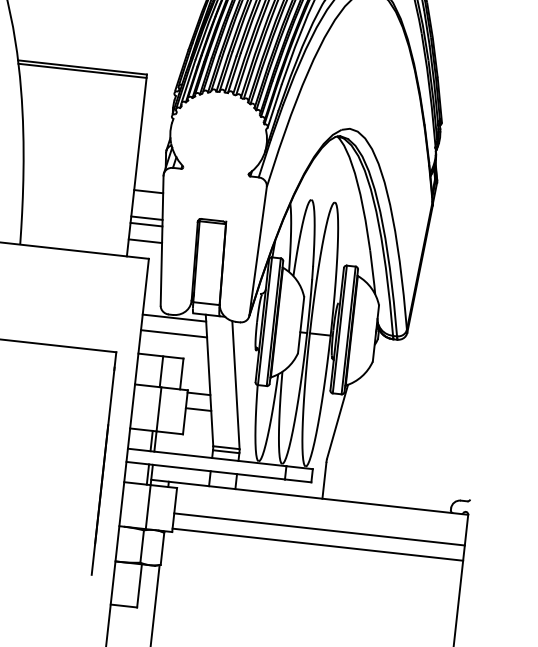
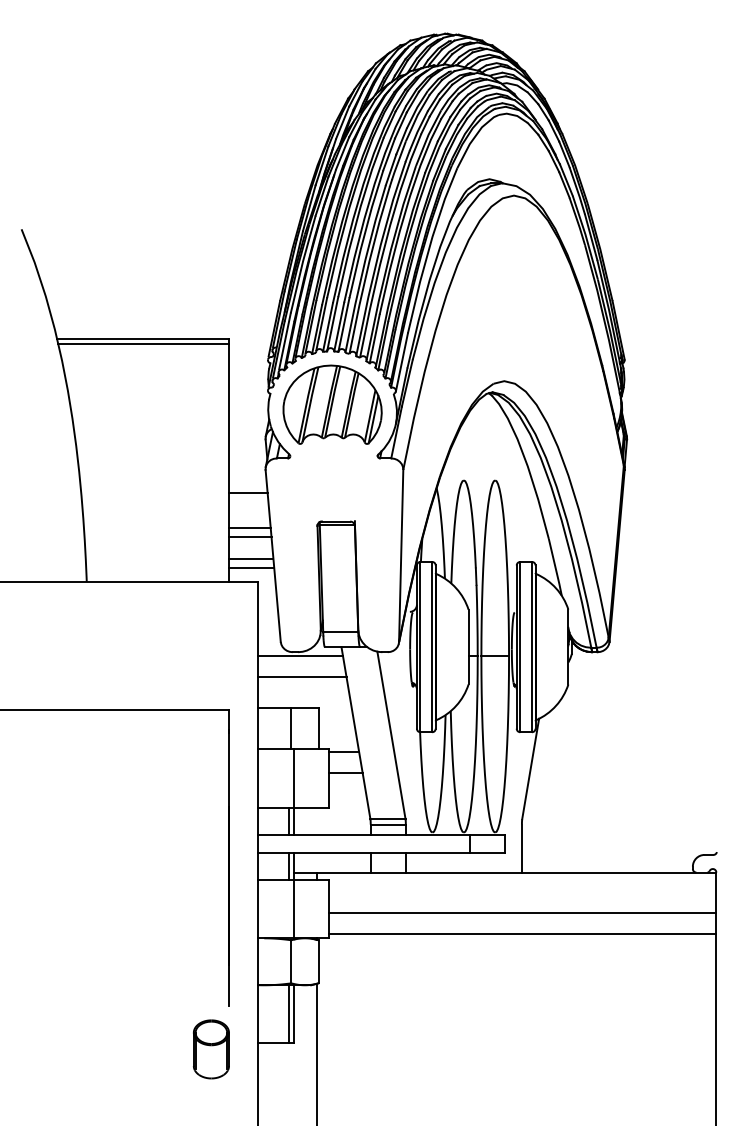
part: (219, 132) -> (332, 404), added
line: (144, 247) -> (251, 567), added
line: (135, 585) -> (288, 1013), added
part: (75, 605) -> (211, 1049), added

